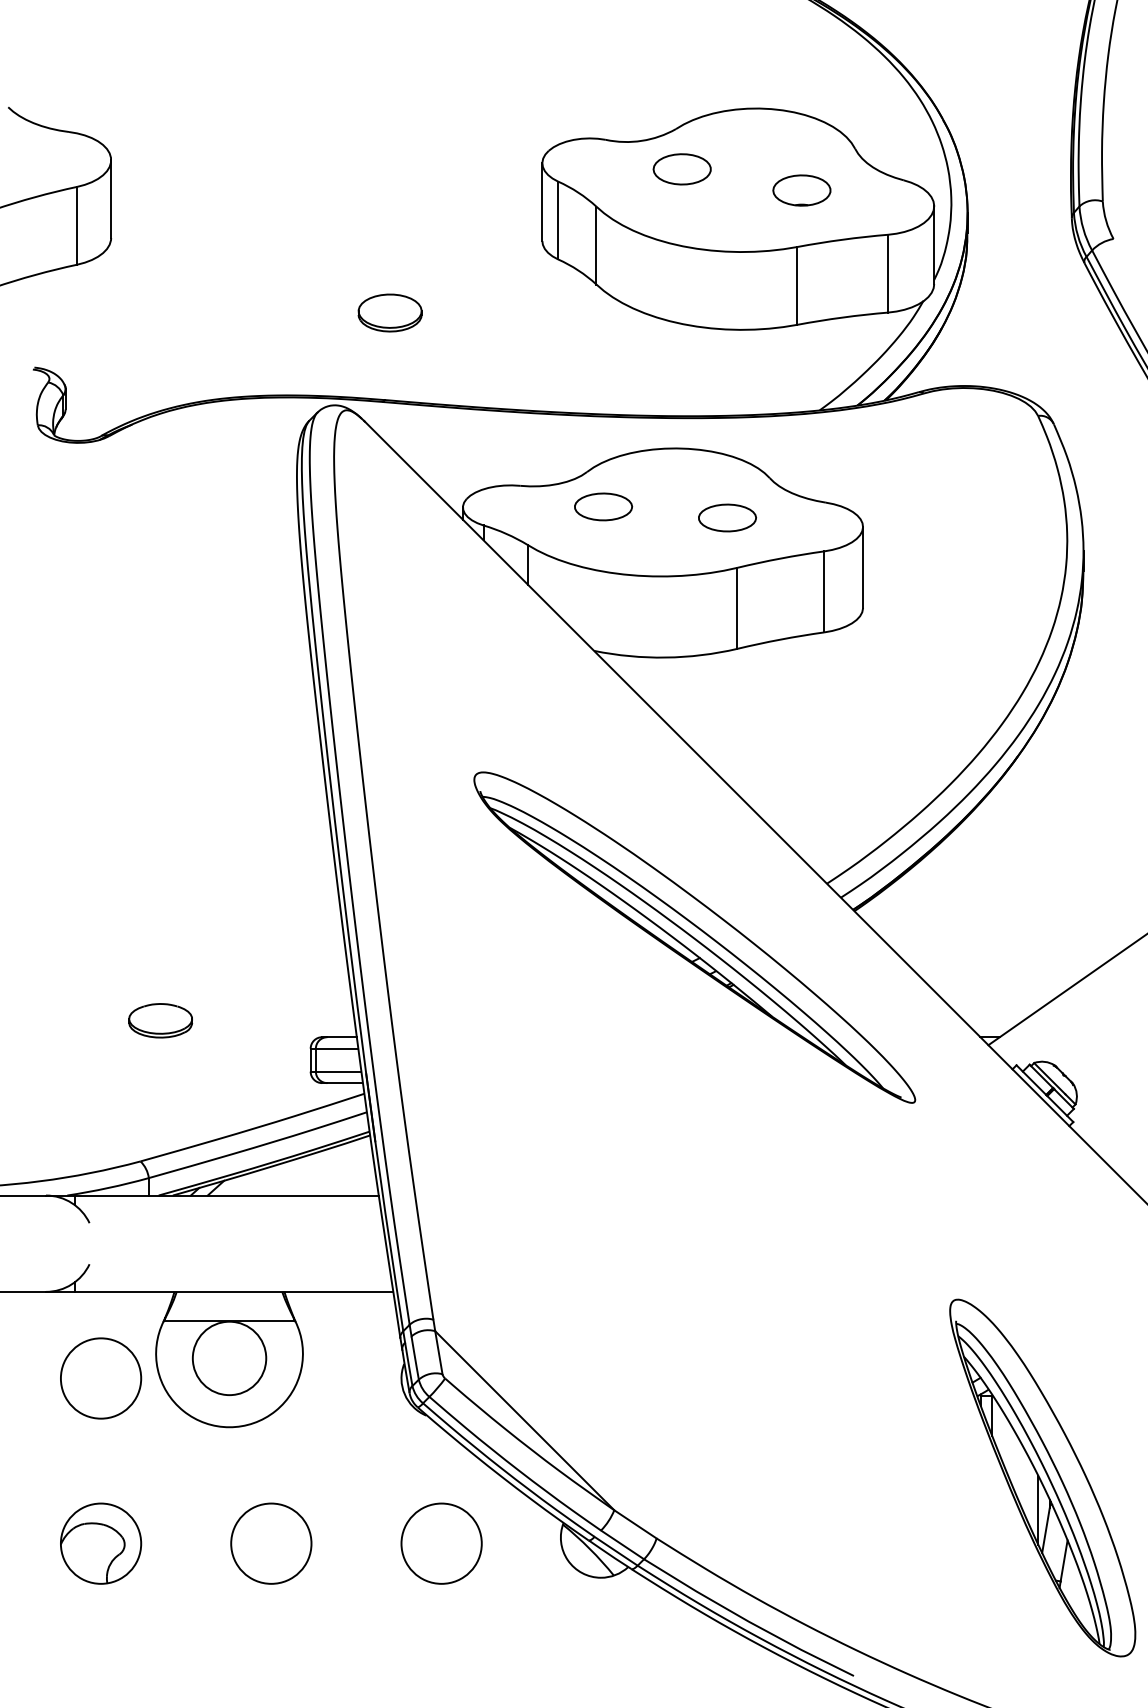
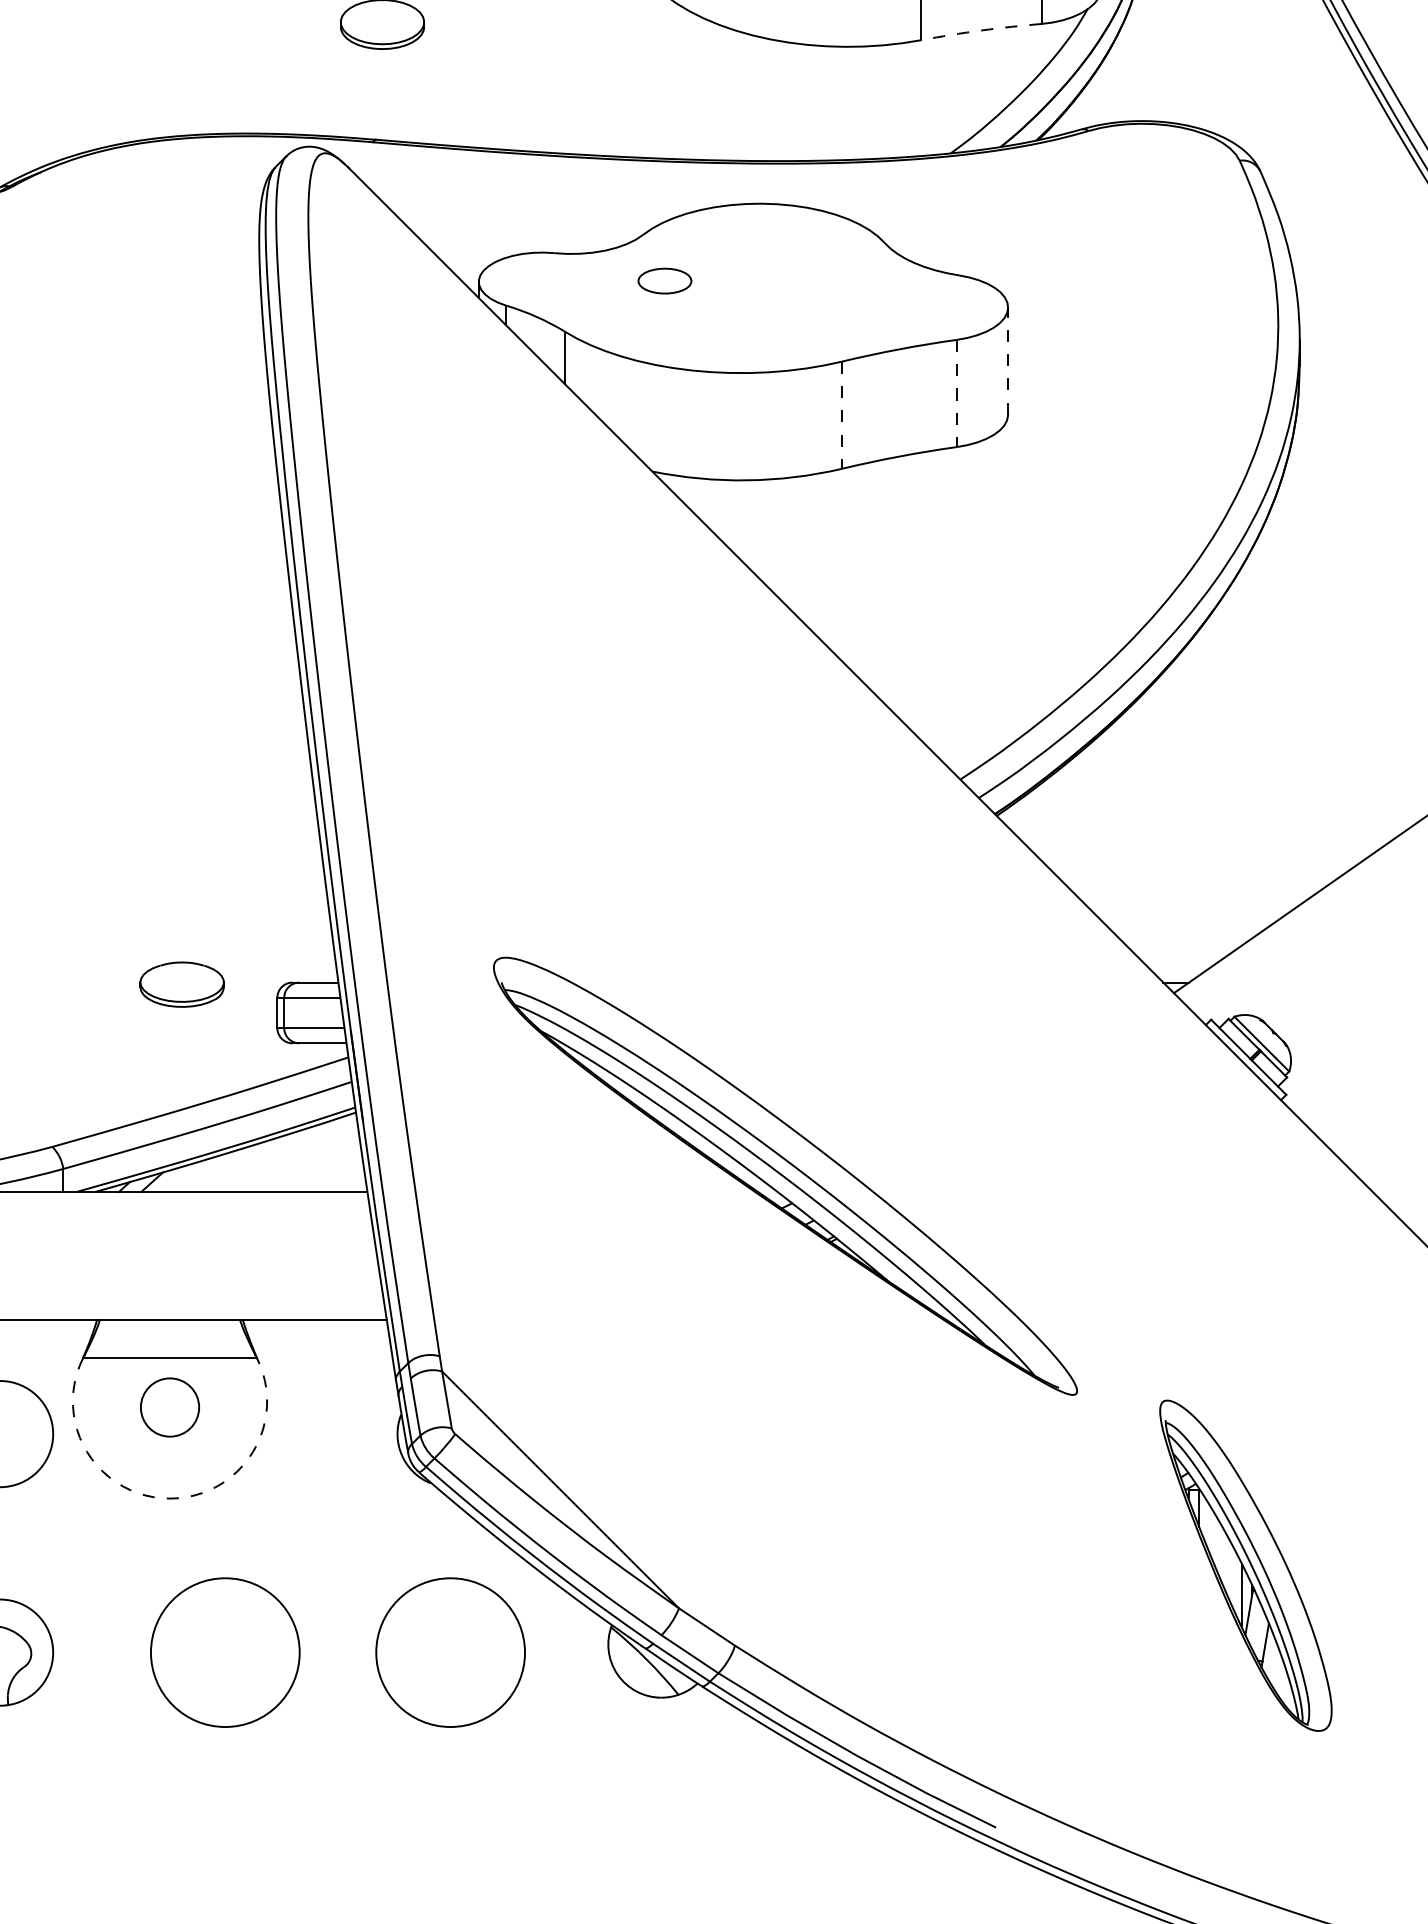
arc: (842, 317) -> (980, 30), solid -> dashed
part: (603, 506) -> (664, 280), size x0.7
part: (727, 517) -> (828, 295), removed
line: (863, 567) -> (1008, 361), solid -> dashed
line: (824, 591) -> (957, 392), solid -> dashed
line: (737, 608) -> (842, 415), solid -> dashed
part: (694, 937) -> (785, 1176), moved
part: (160, 1020) -> (181, 984), moved
circle: (229, 1358) -> (169, 1407), size x0.6
arc: (229, 1427) -> (169, 1498), solid -> dashed
part: (1042, 1477) -> (1245, 1565), size x0.7
circle: (271, 1543) -> (225, 1652), size x1.4
circle: (441, 1543) -> (450, 1652), size x1.4

